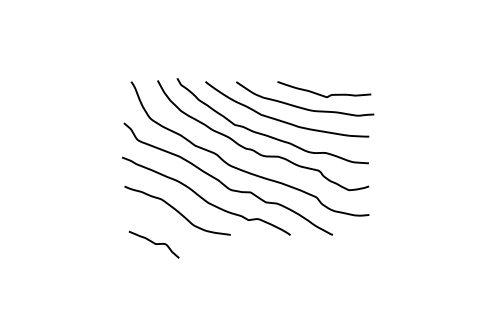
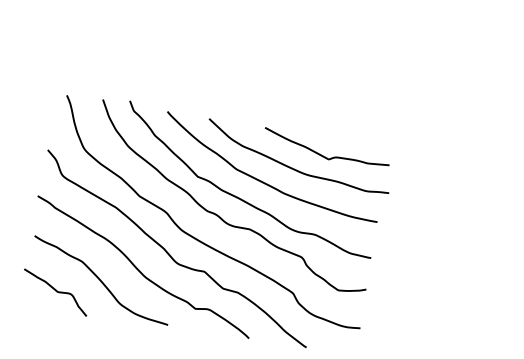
curve: (153, 243) -> (54, 290), moved

